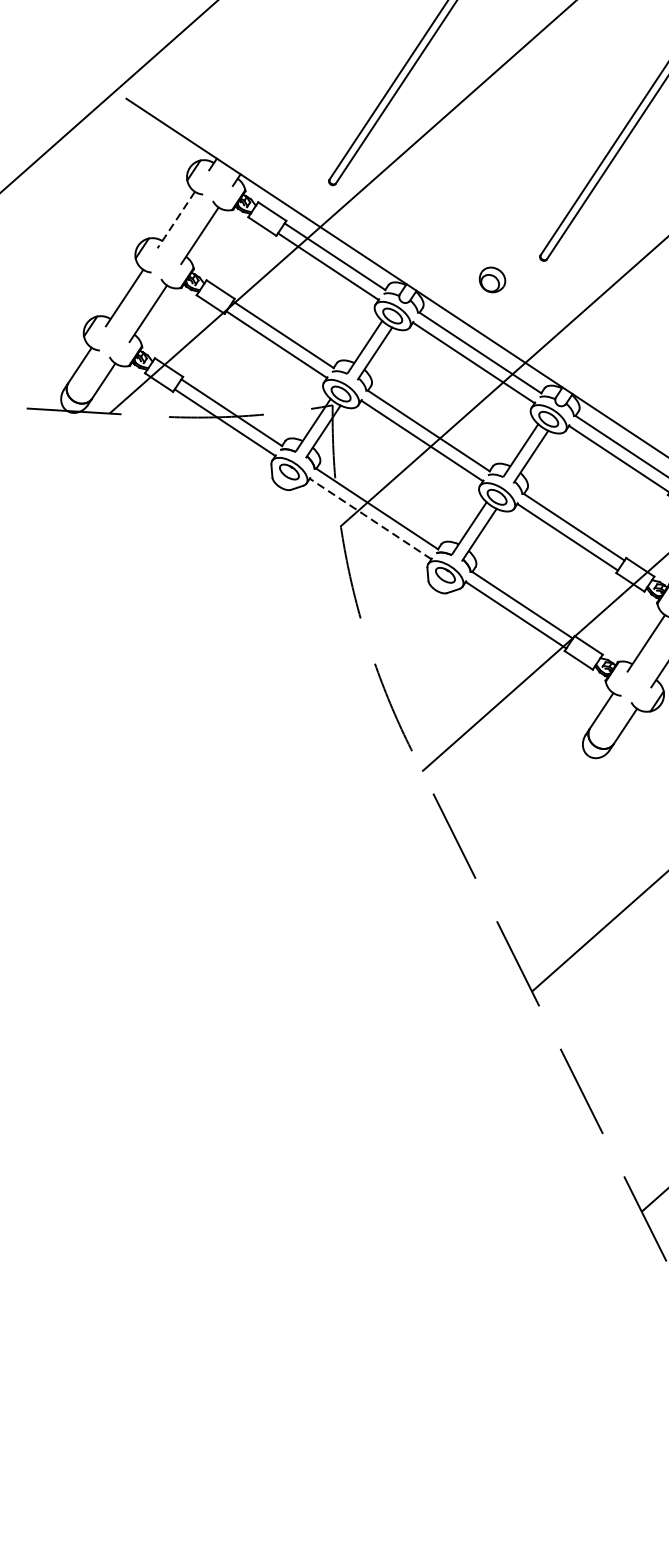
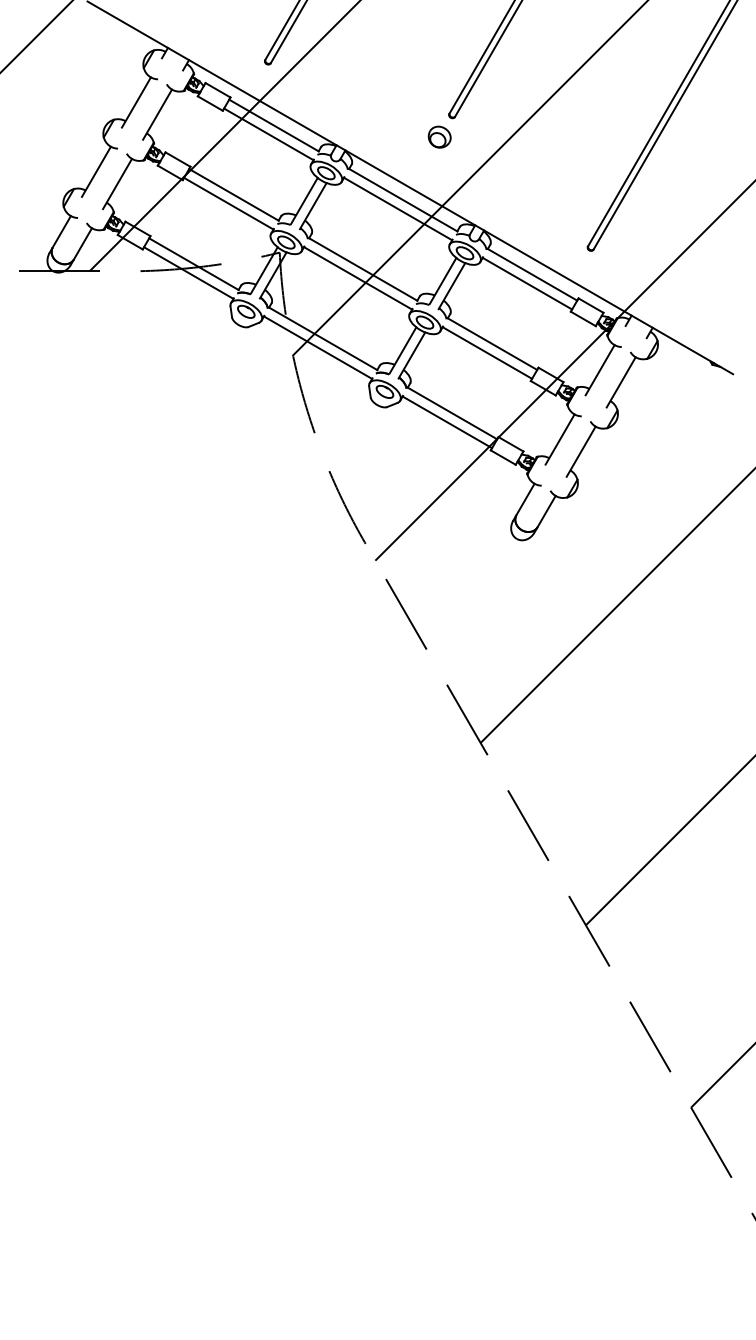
line: (176, 220) -> (136, 102), dashed -> solid
part: (492, 279) -> (439, 136), moved
line: (369, 518) -> (317, 347), dashed -> solid

